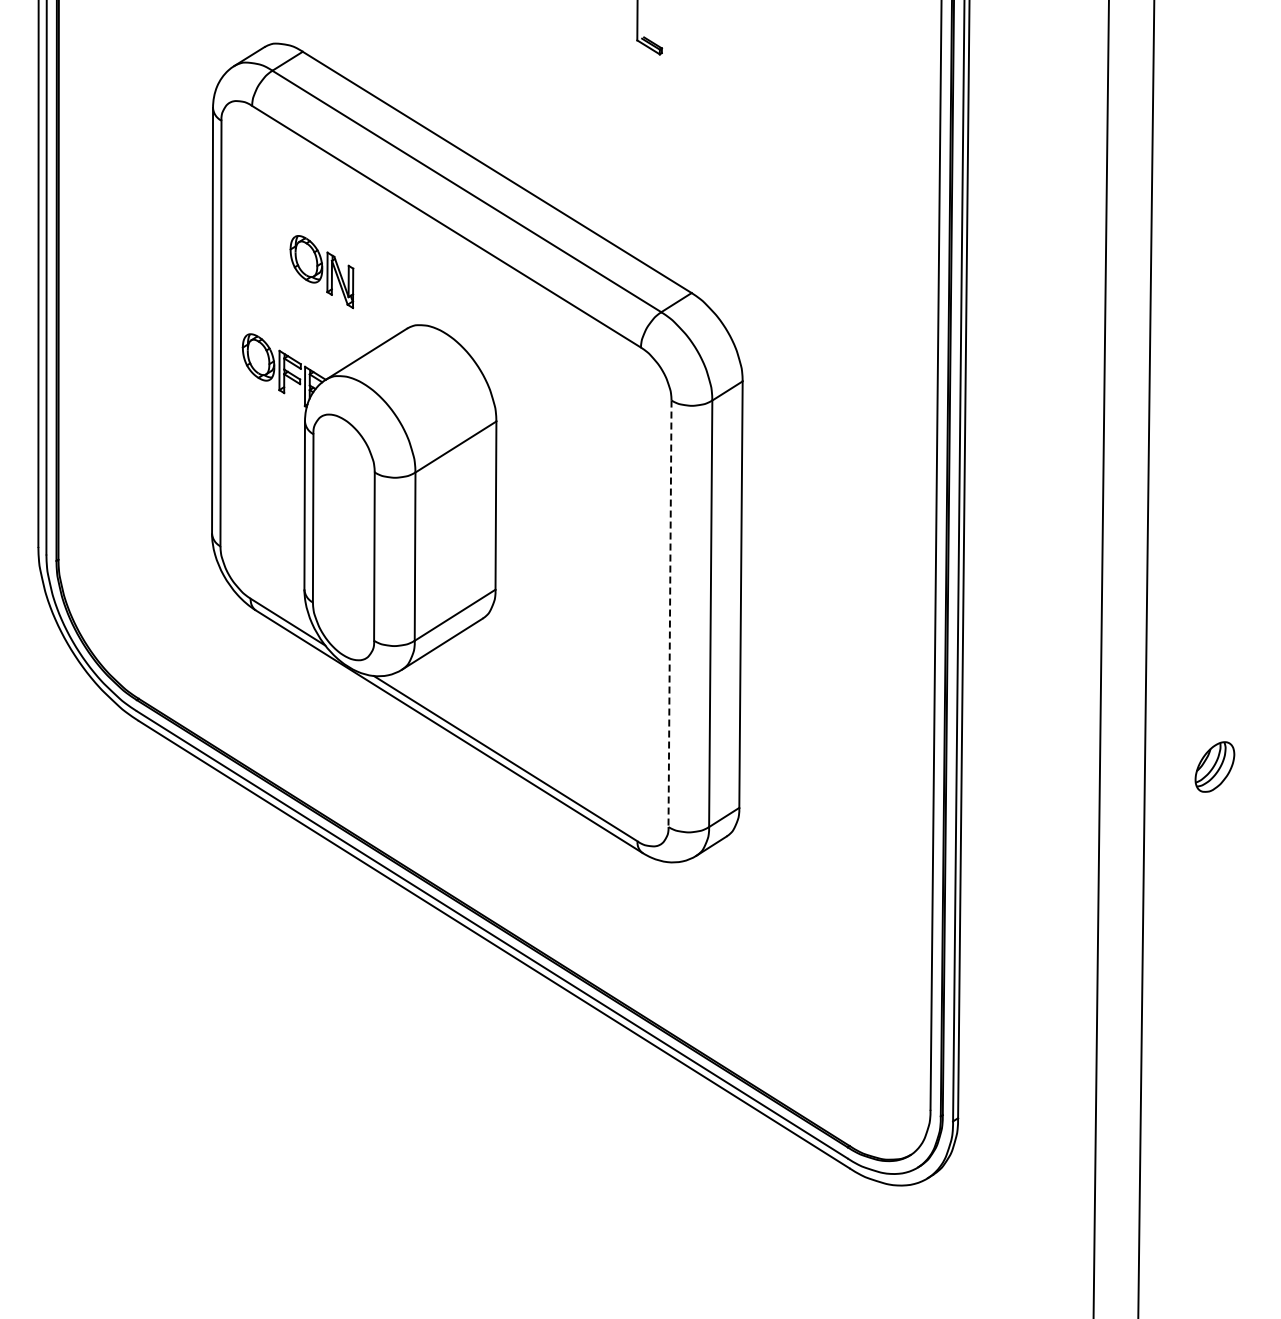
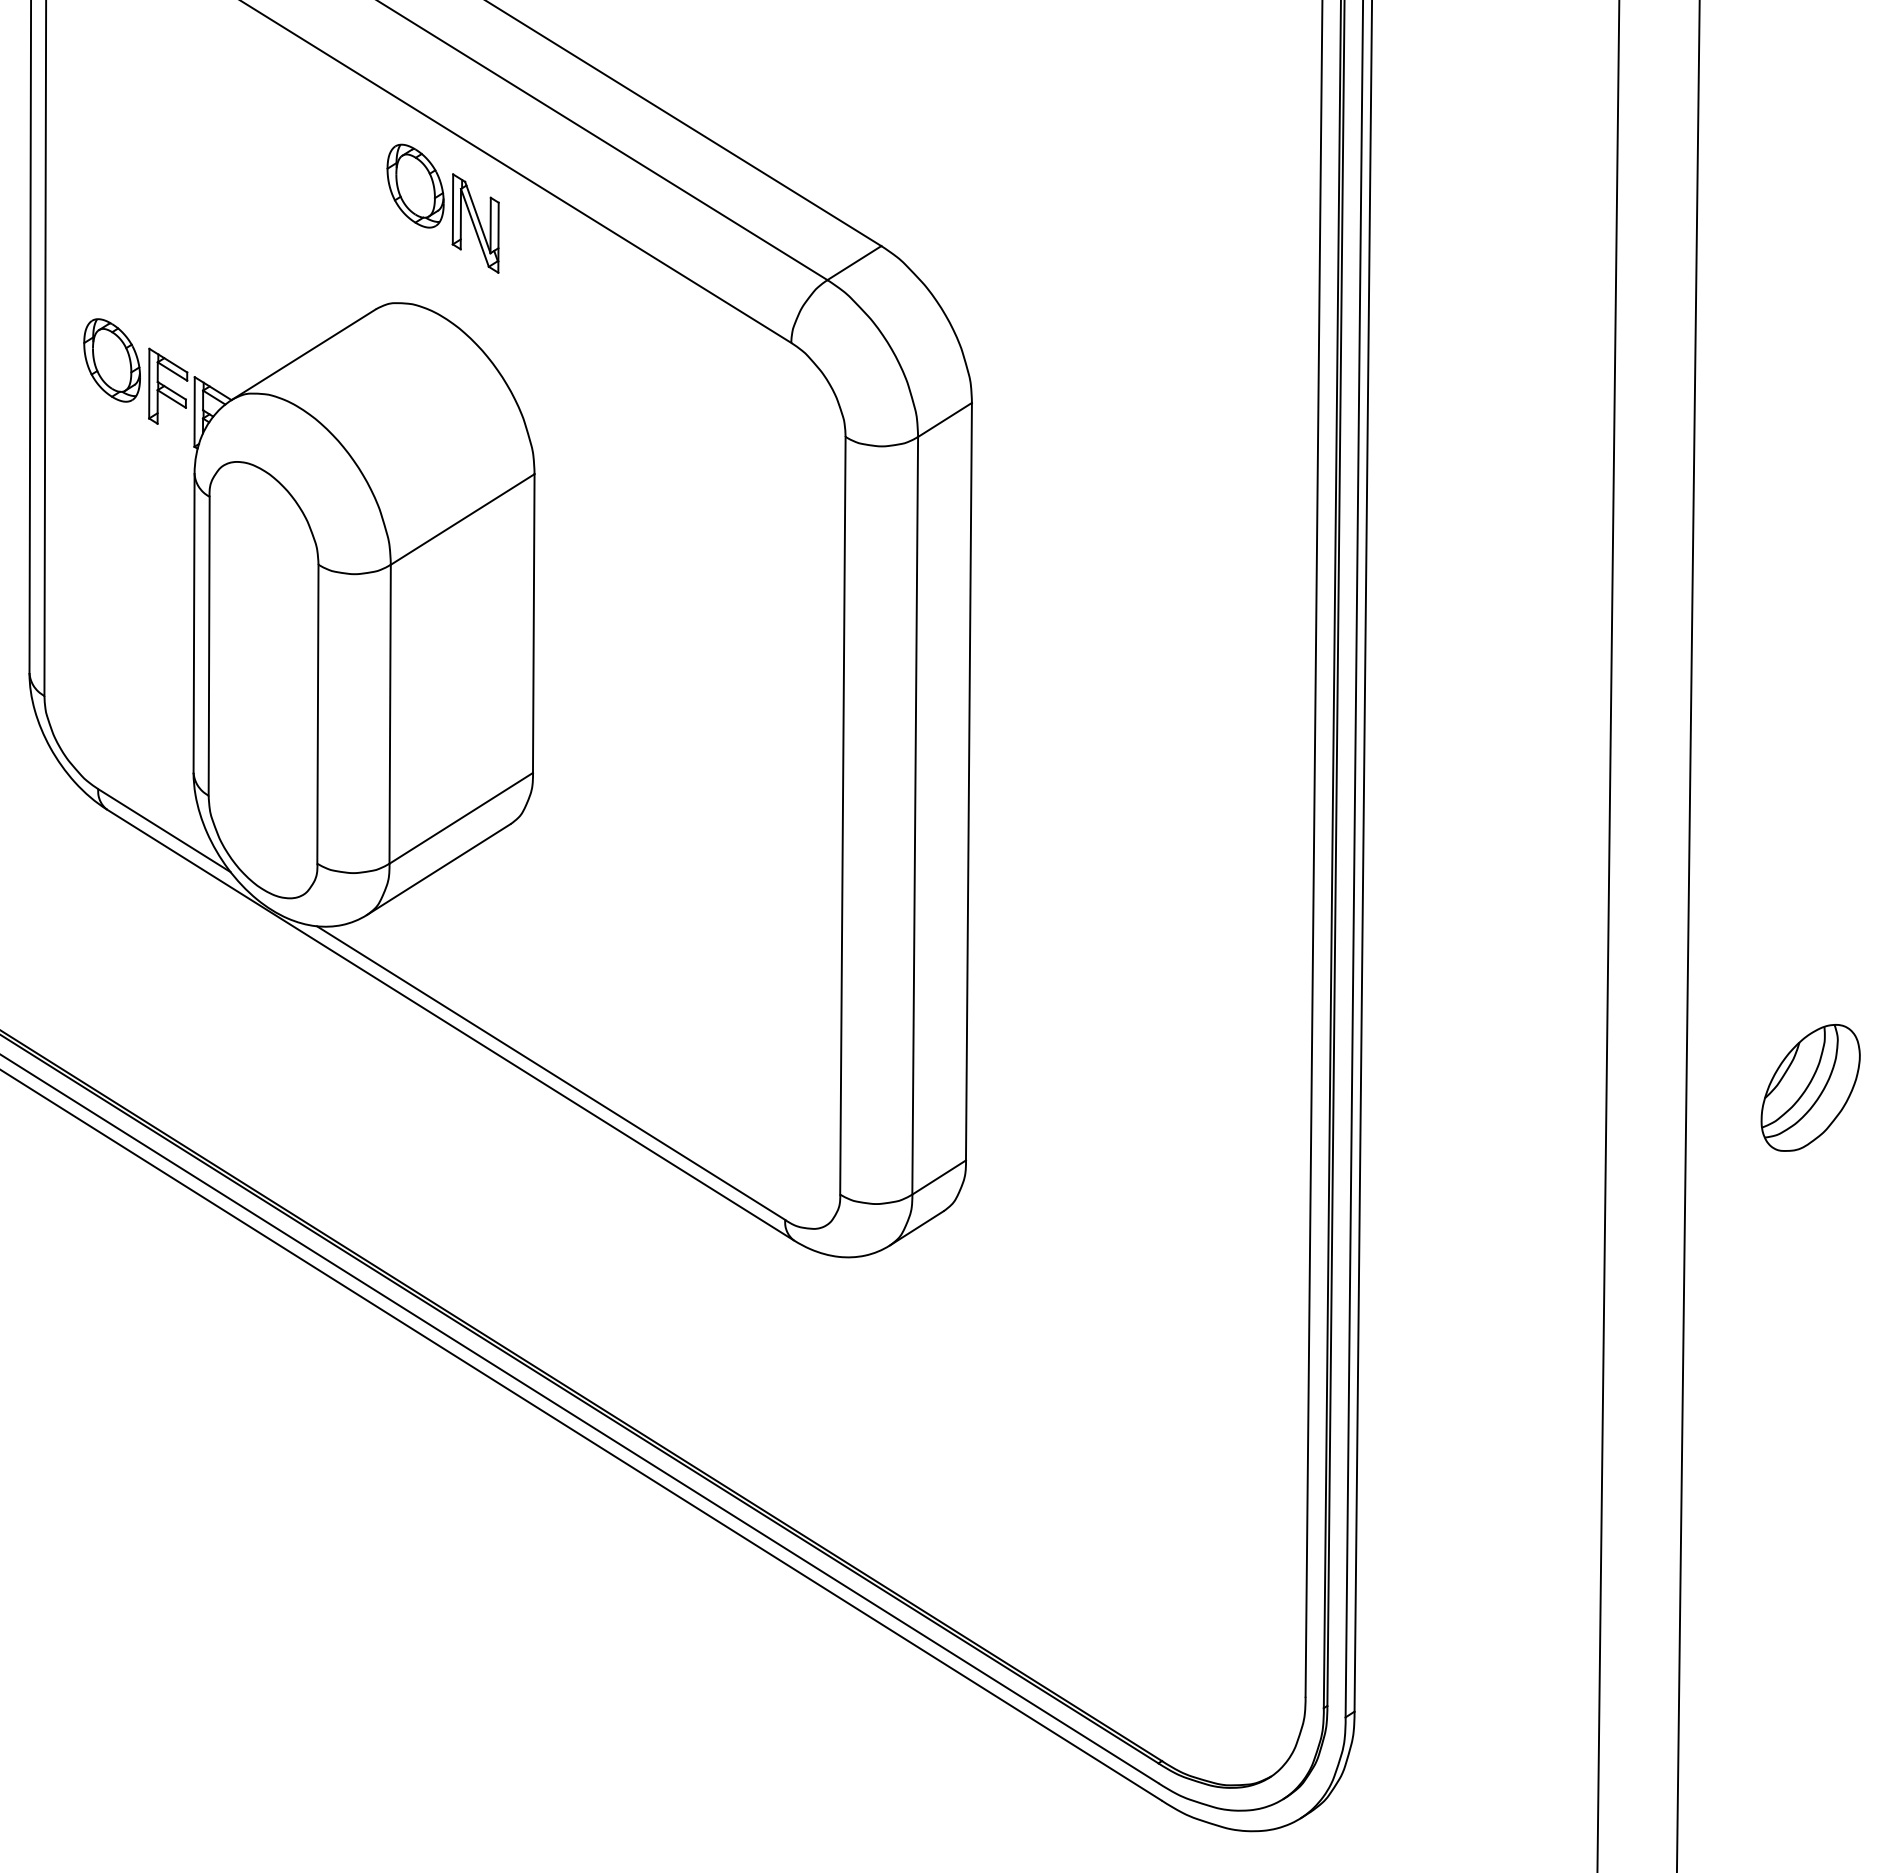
part: (321, 272) -> (442, 209), moved
line: (670, 614) -> (843, 817), dashed -> solid
part: (1214, 766) -> (1809, 1086), size x1.43

